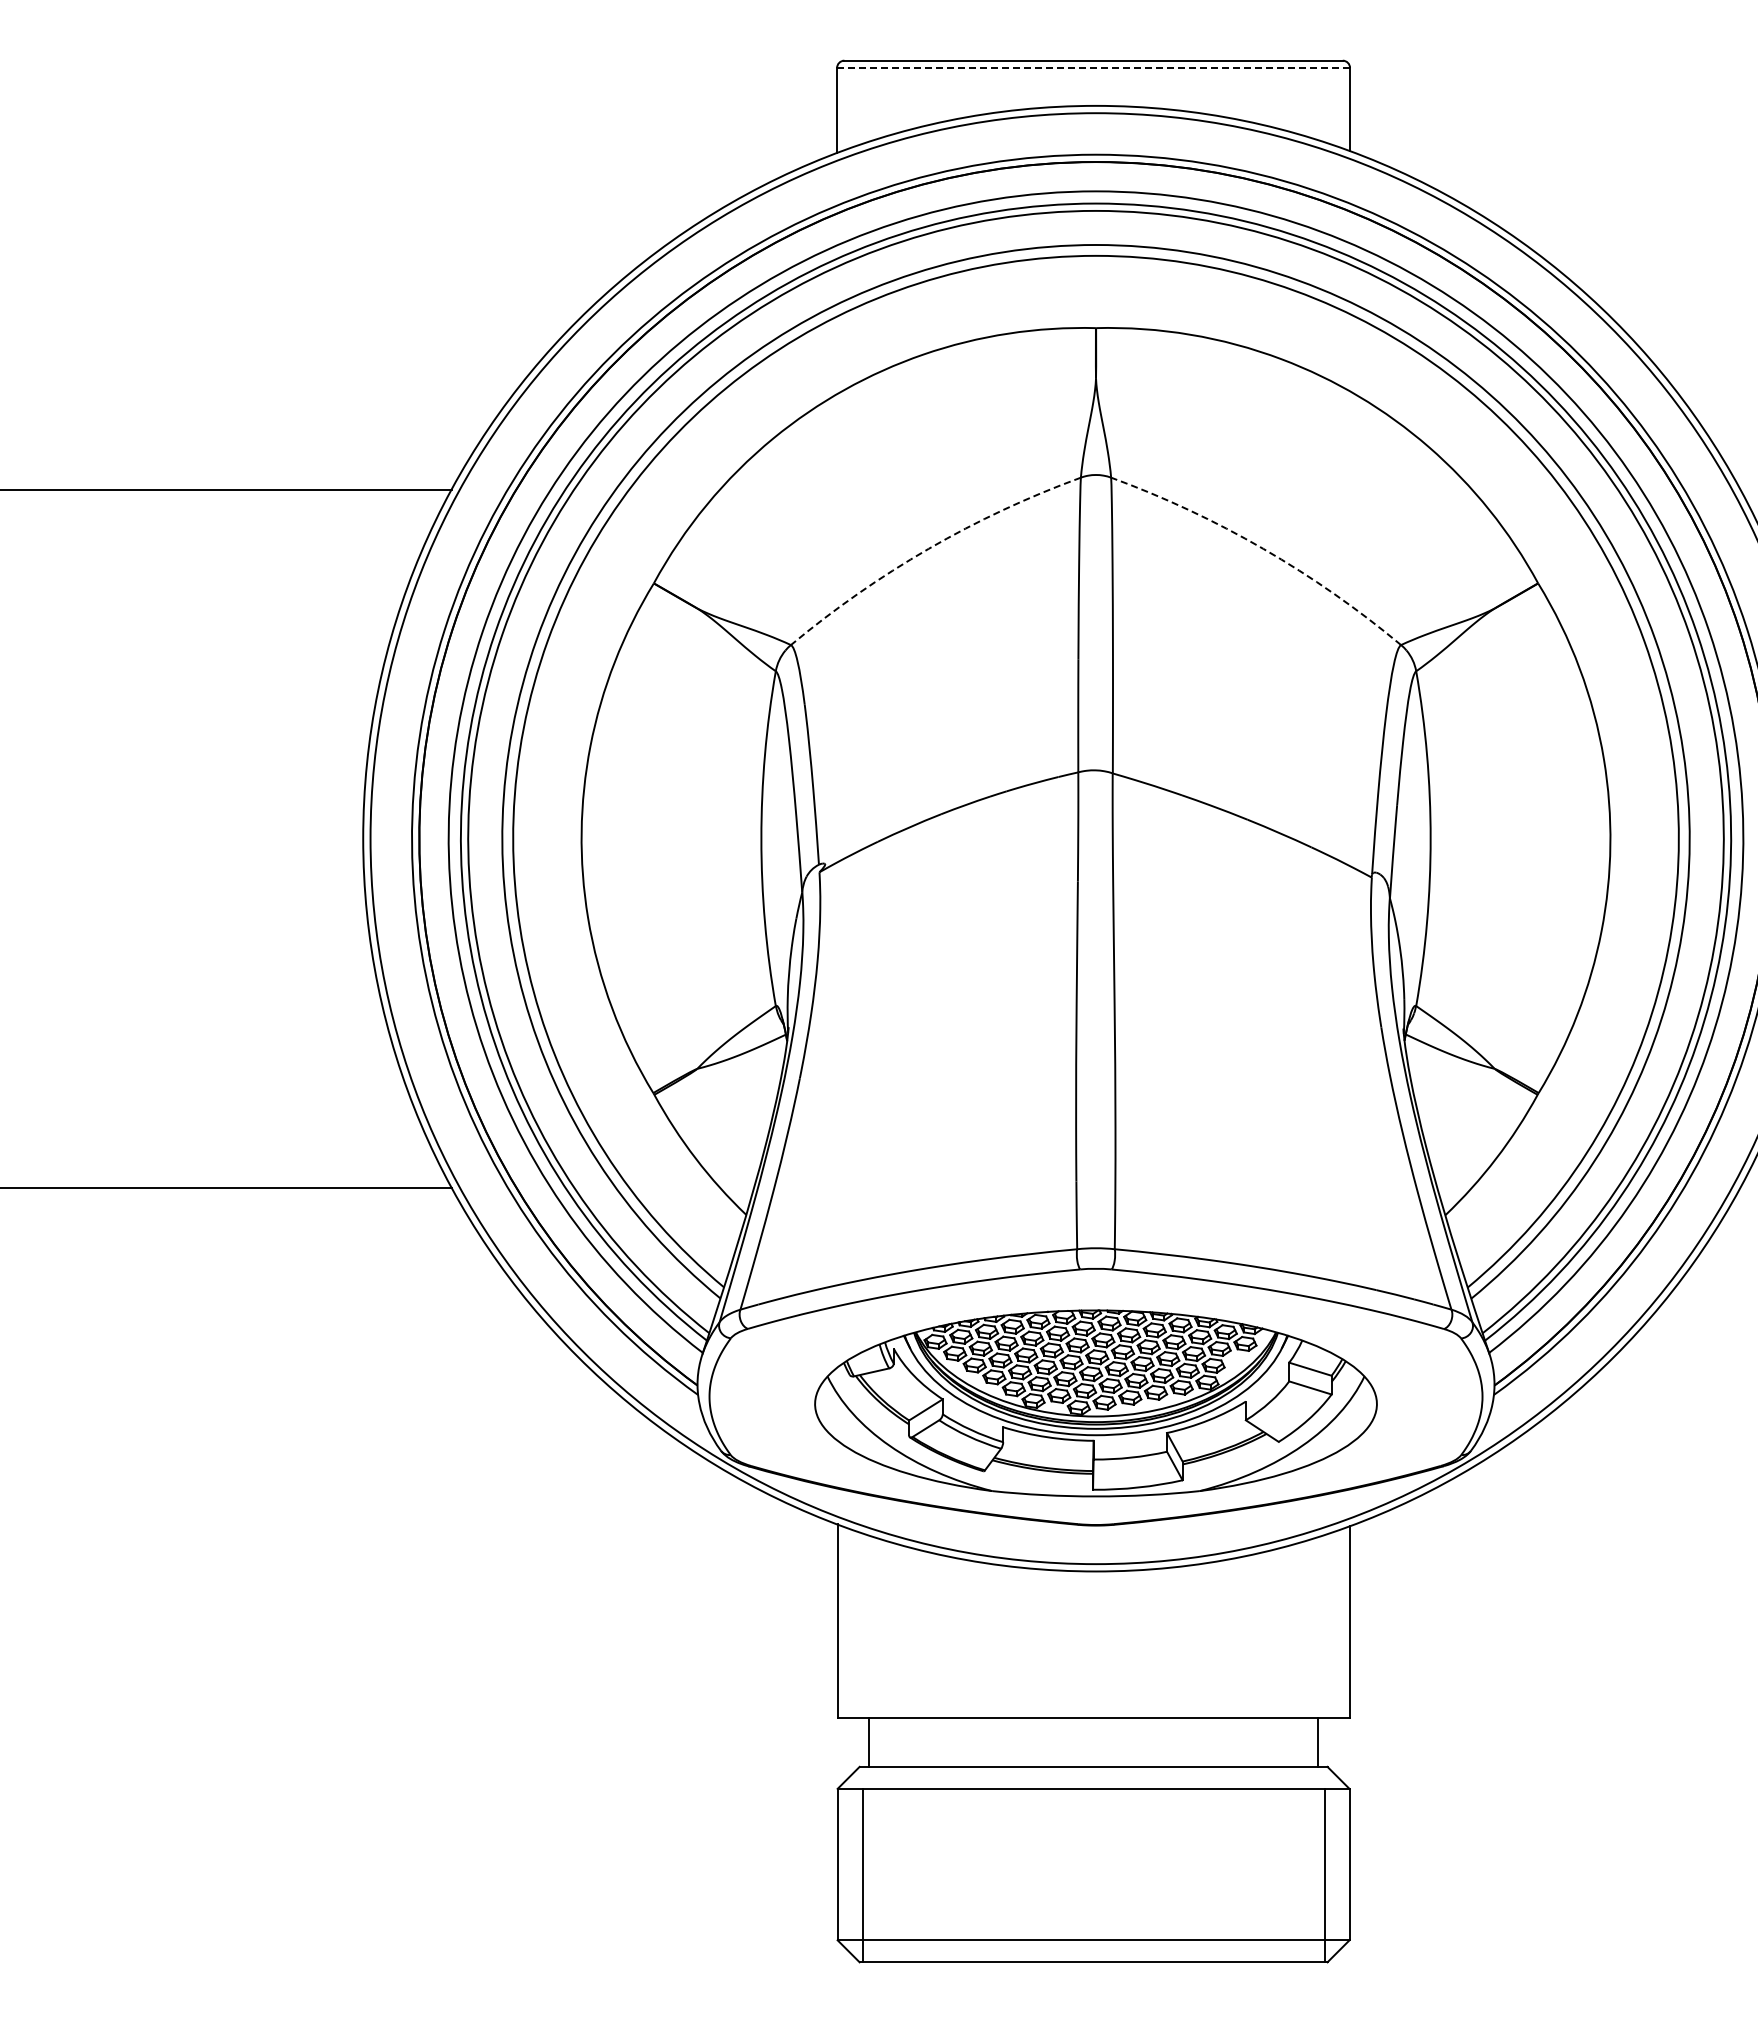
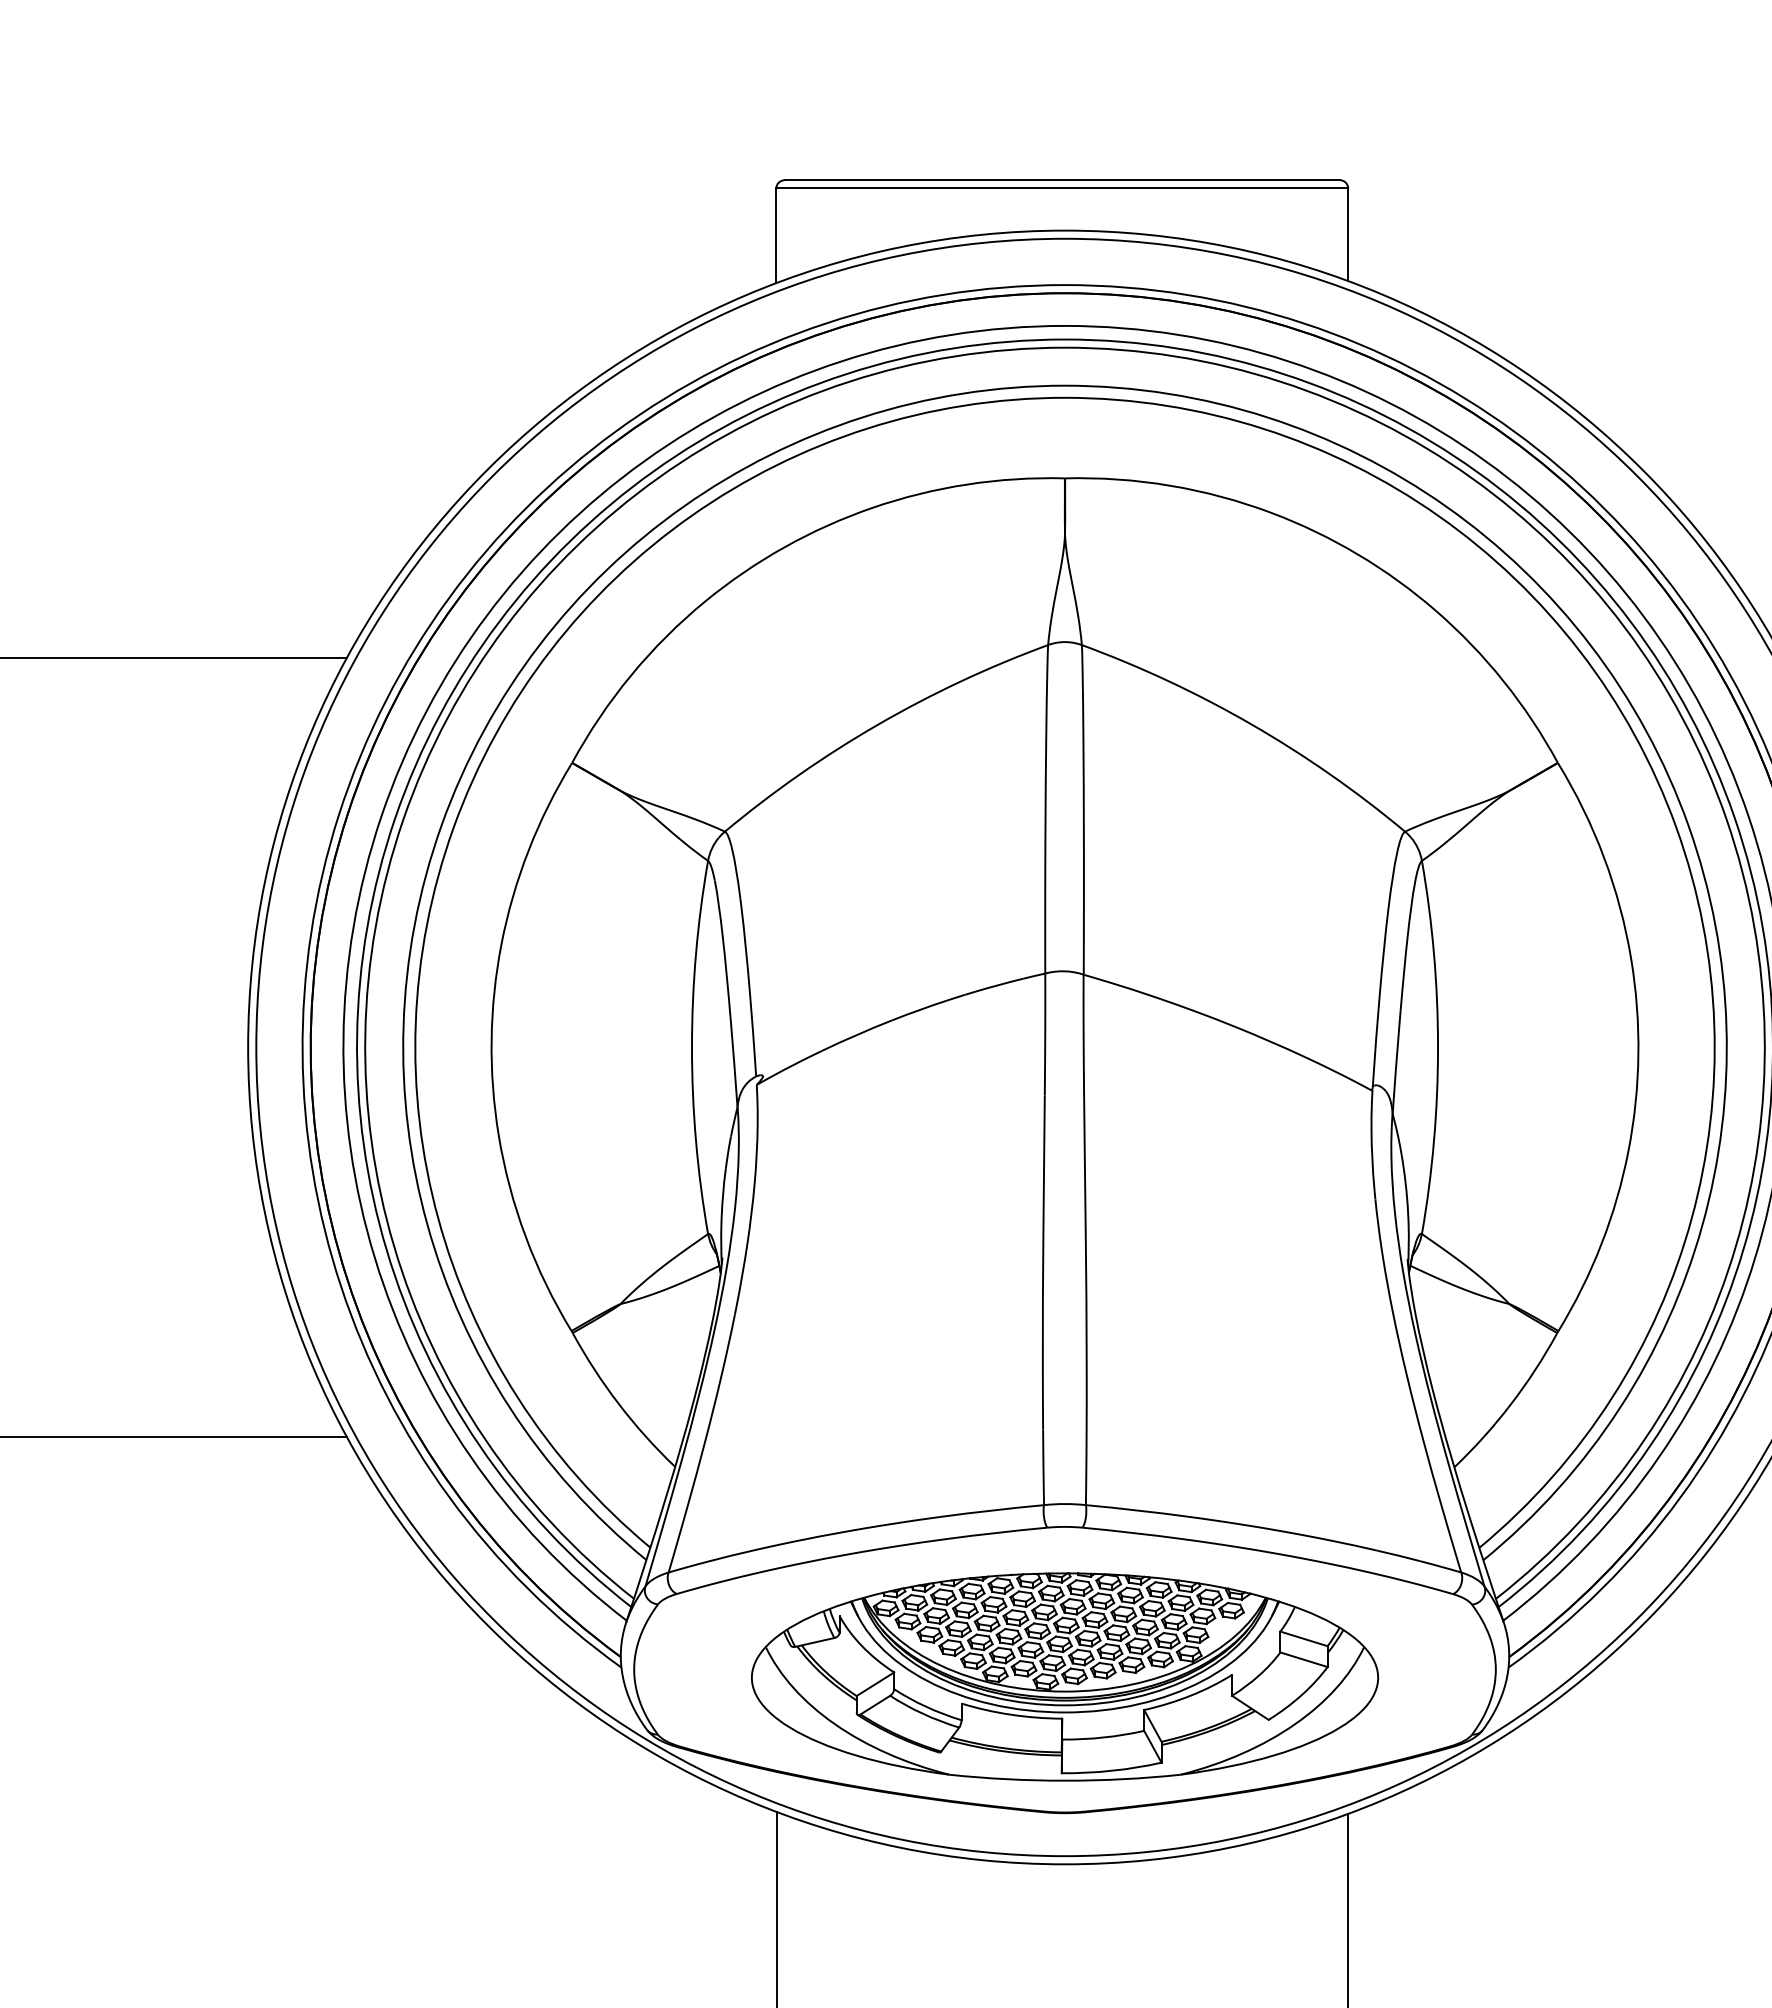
line: (1093, 68) -> (1062, 188), dashed -> solid
arc: (928, 548) -> (878, 724), dashed -> solid
arc: (1263, 548) -> (1251, 724), dashed -> solid

